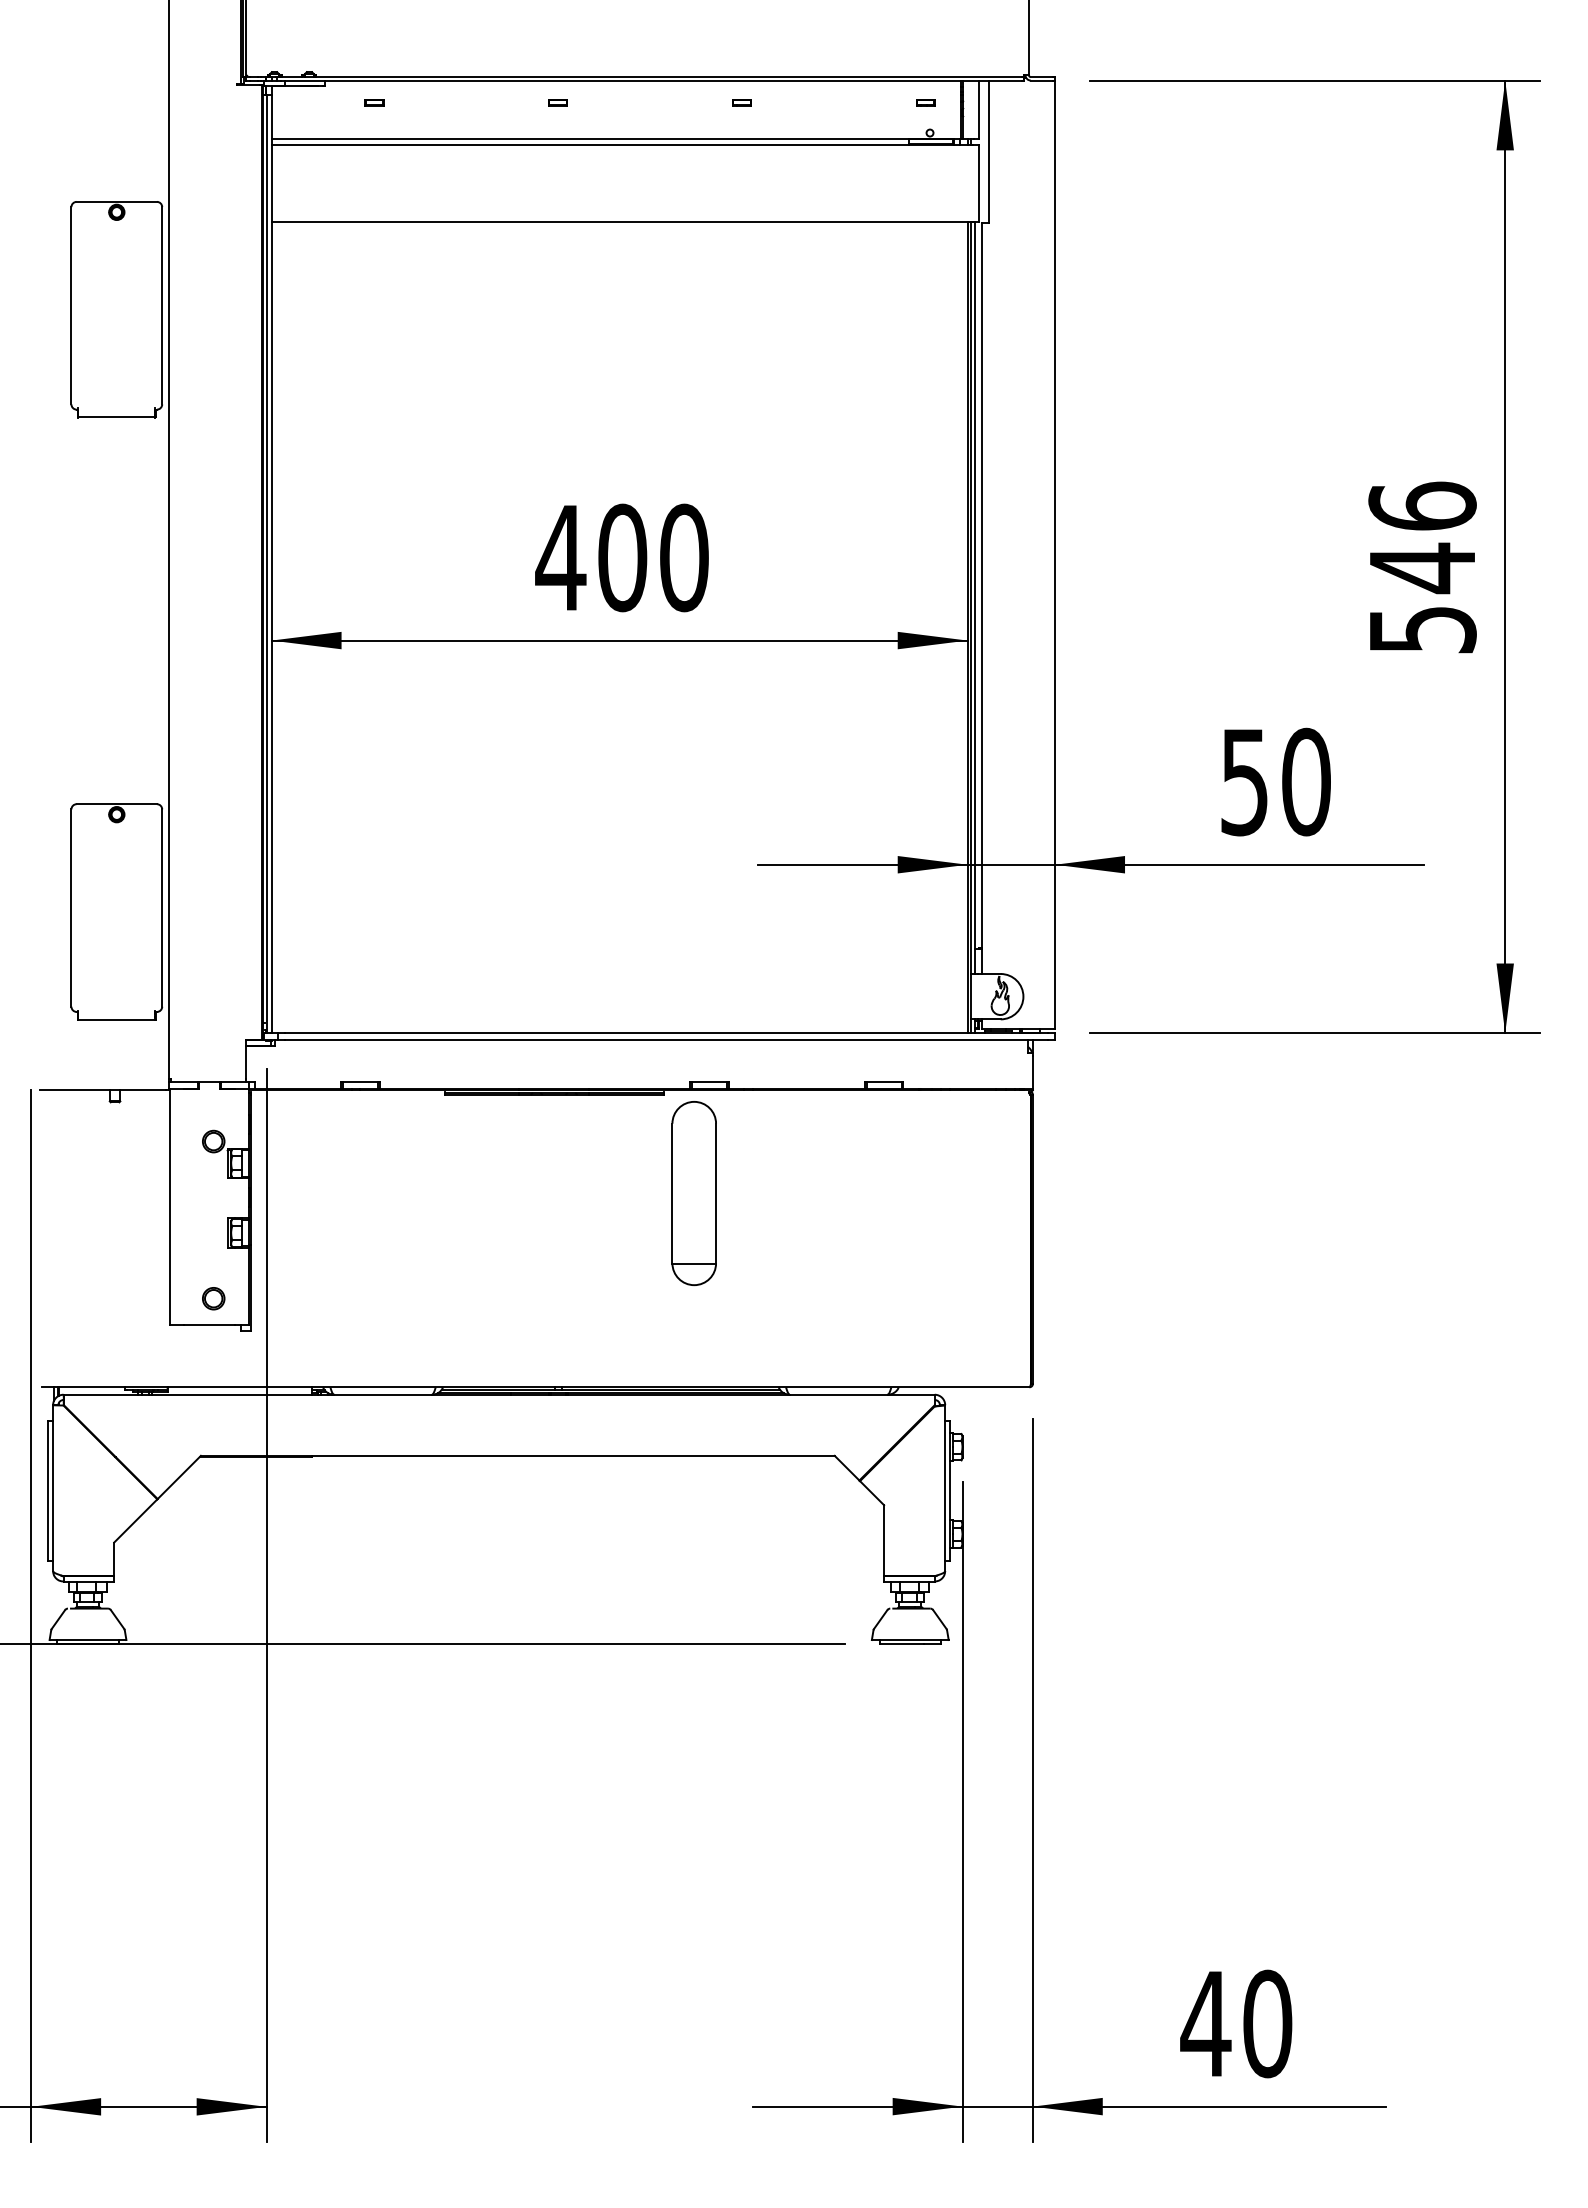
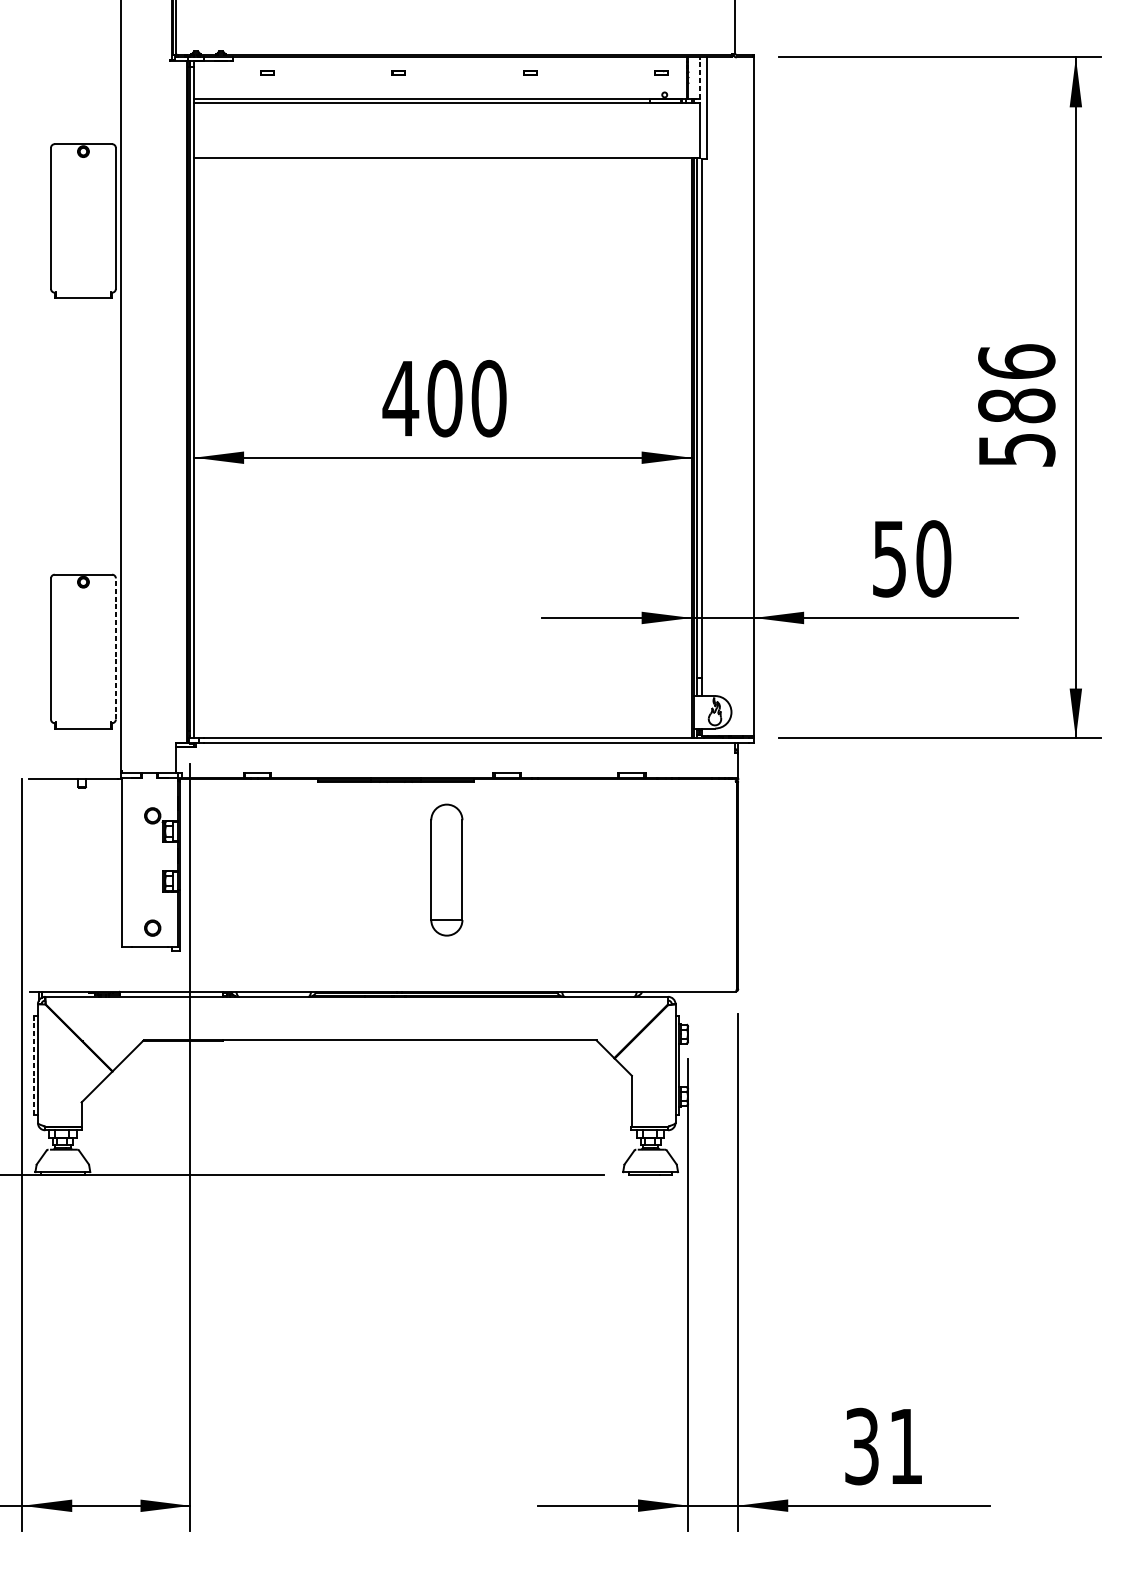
line: (978, 109) -> (699, 78), solid -> dashed
text: (1422, 568) -> (1016, 406), 546 -> 586
line: (162, 908) -> (116, 649), solid -> dashed
part: (693, 1193) -> (446, 870), moved
line: (47, 1490) -> (33, 1065), solid -> dashed
text: (1236, 2023) -> (883, 1446), 40 -> 31

